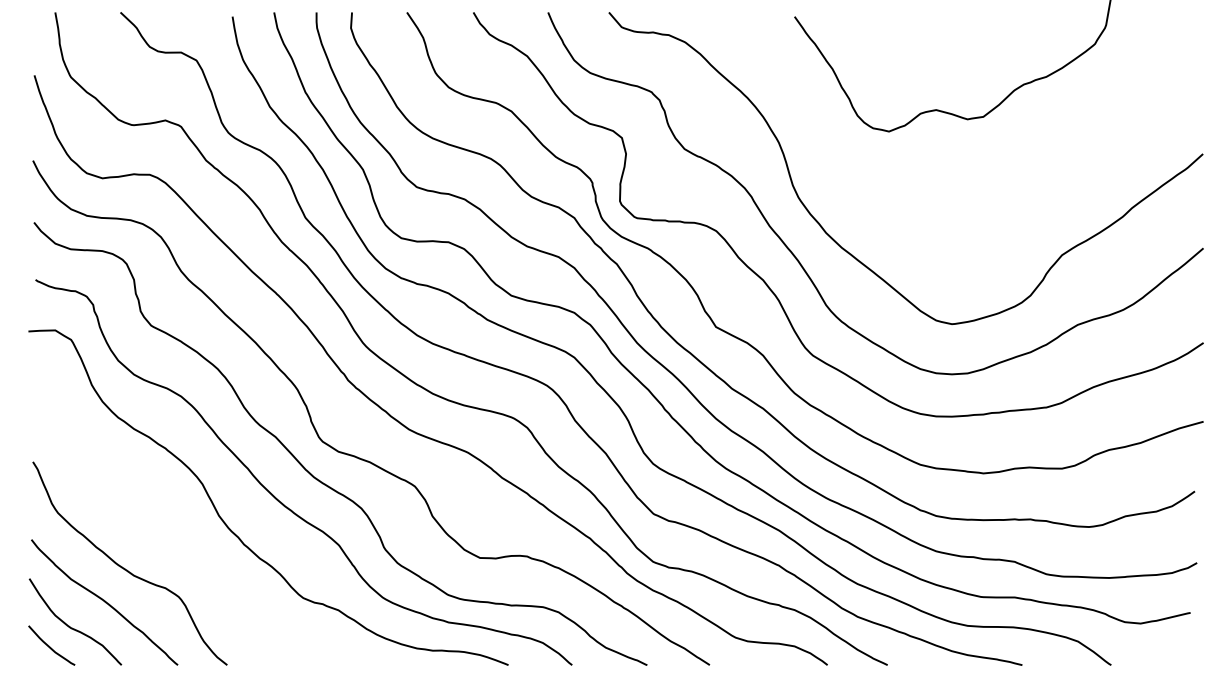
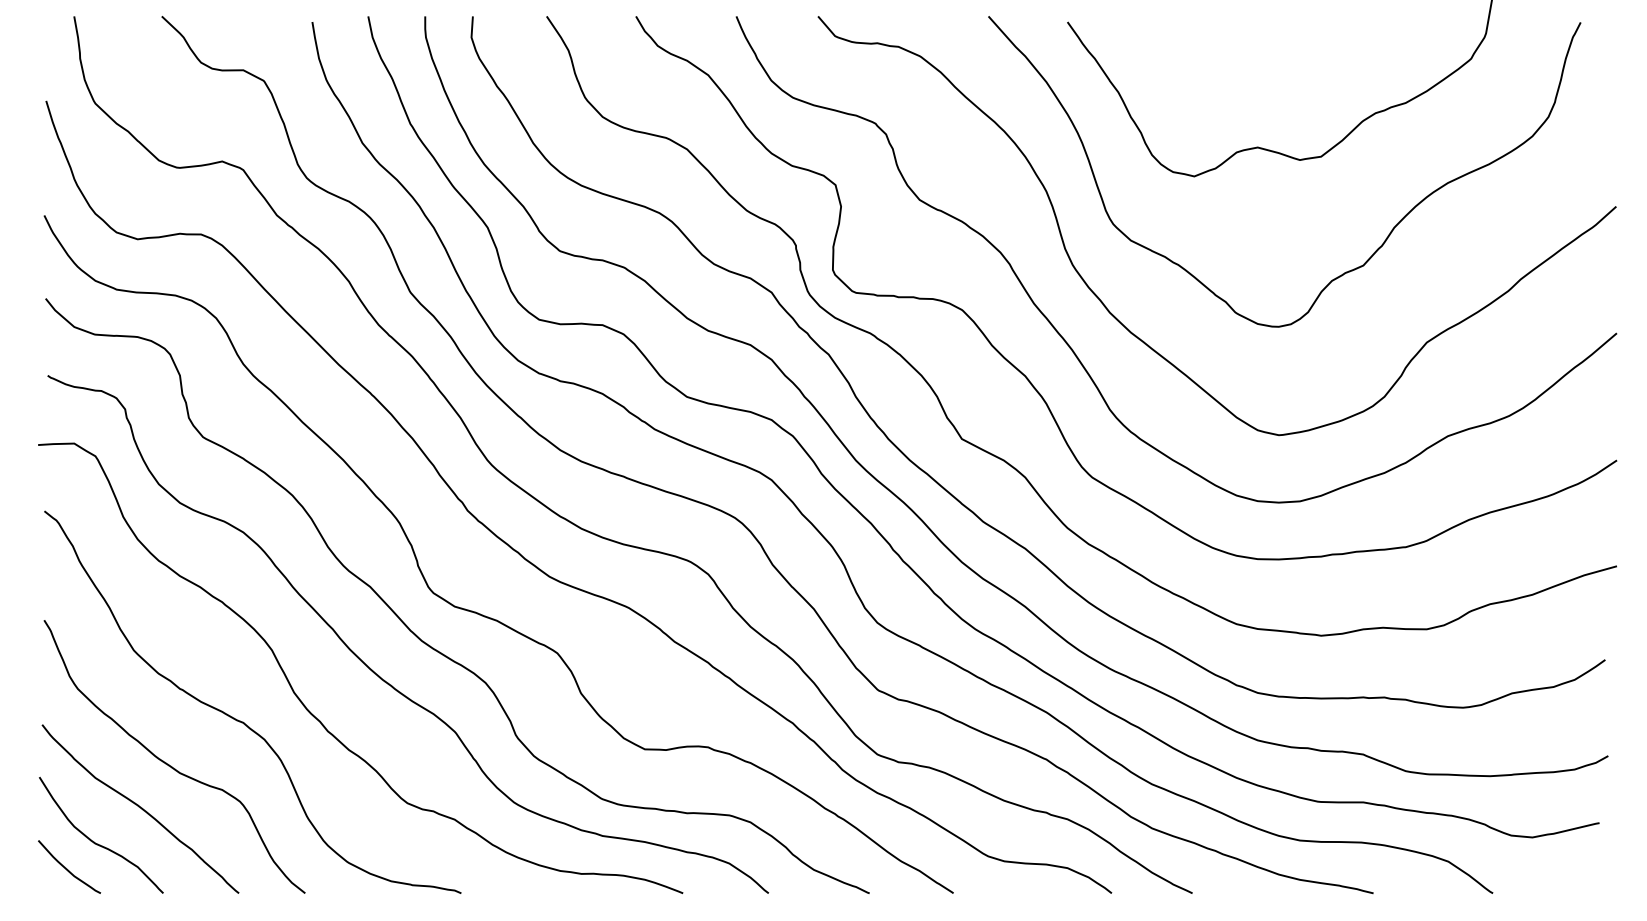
curve: (999, 203) -> (1342, 273), added
curve: (181, 537) -> (243, 721), added

